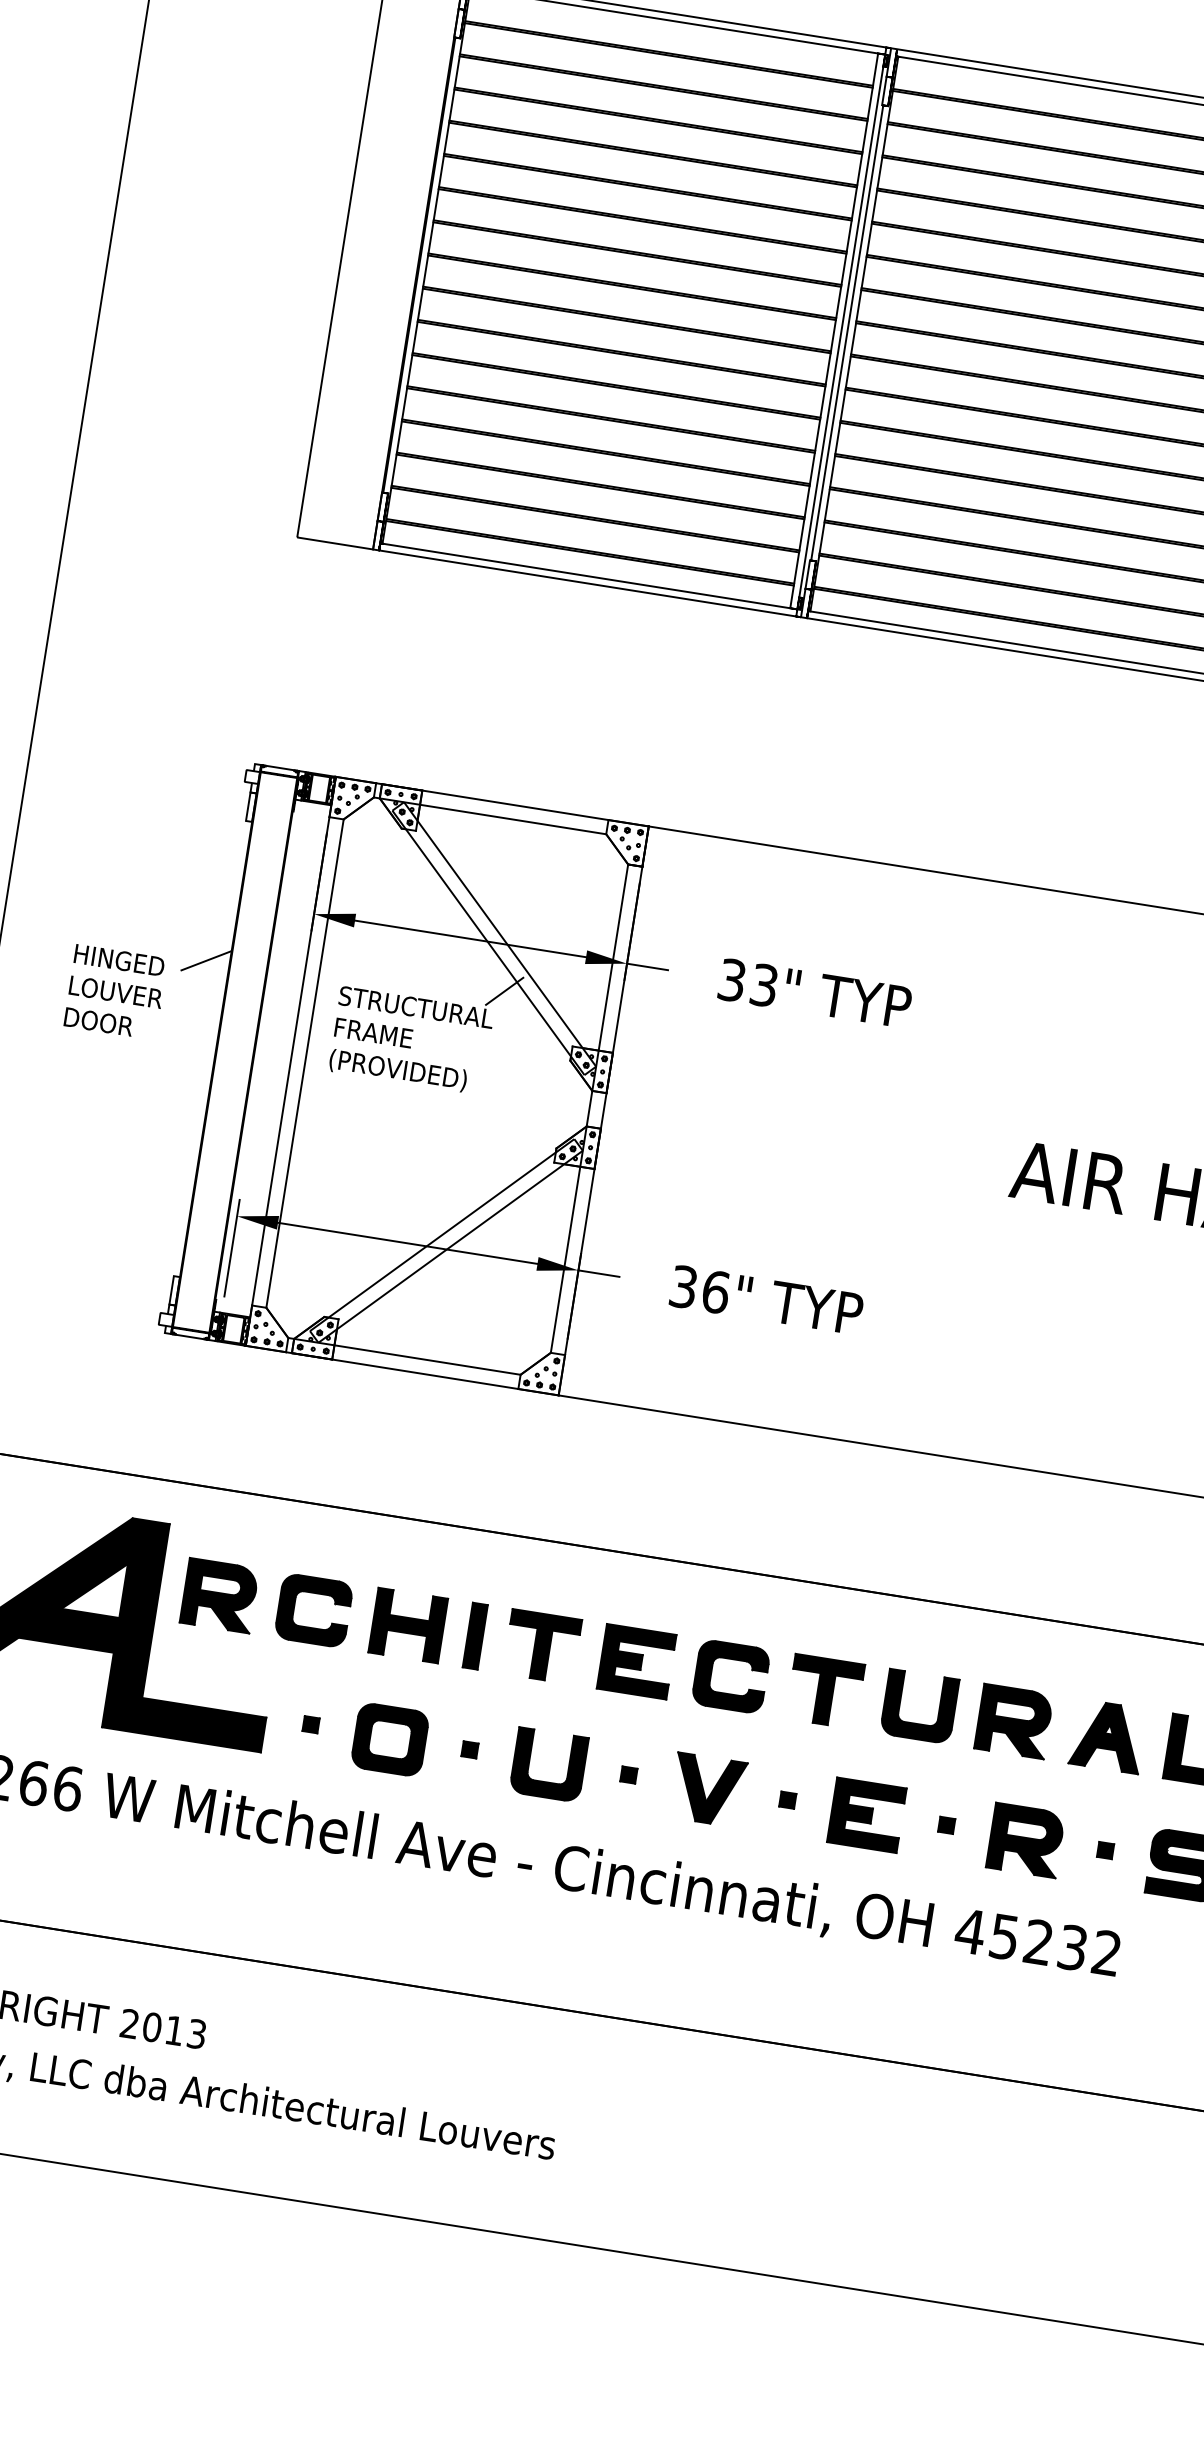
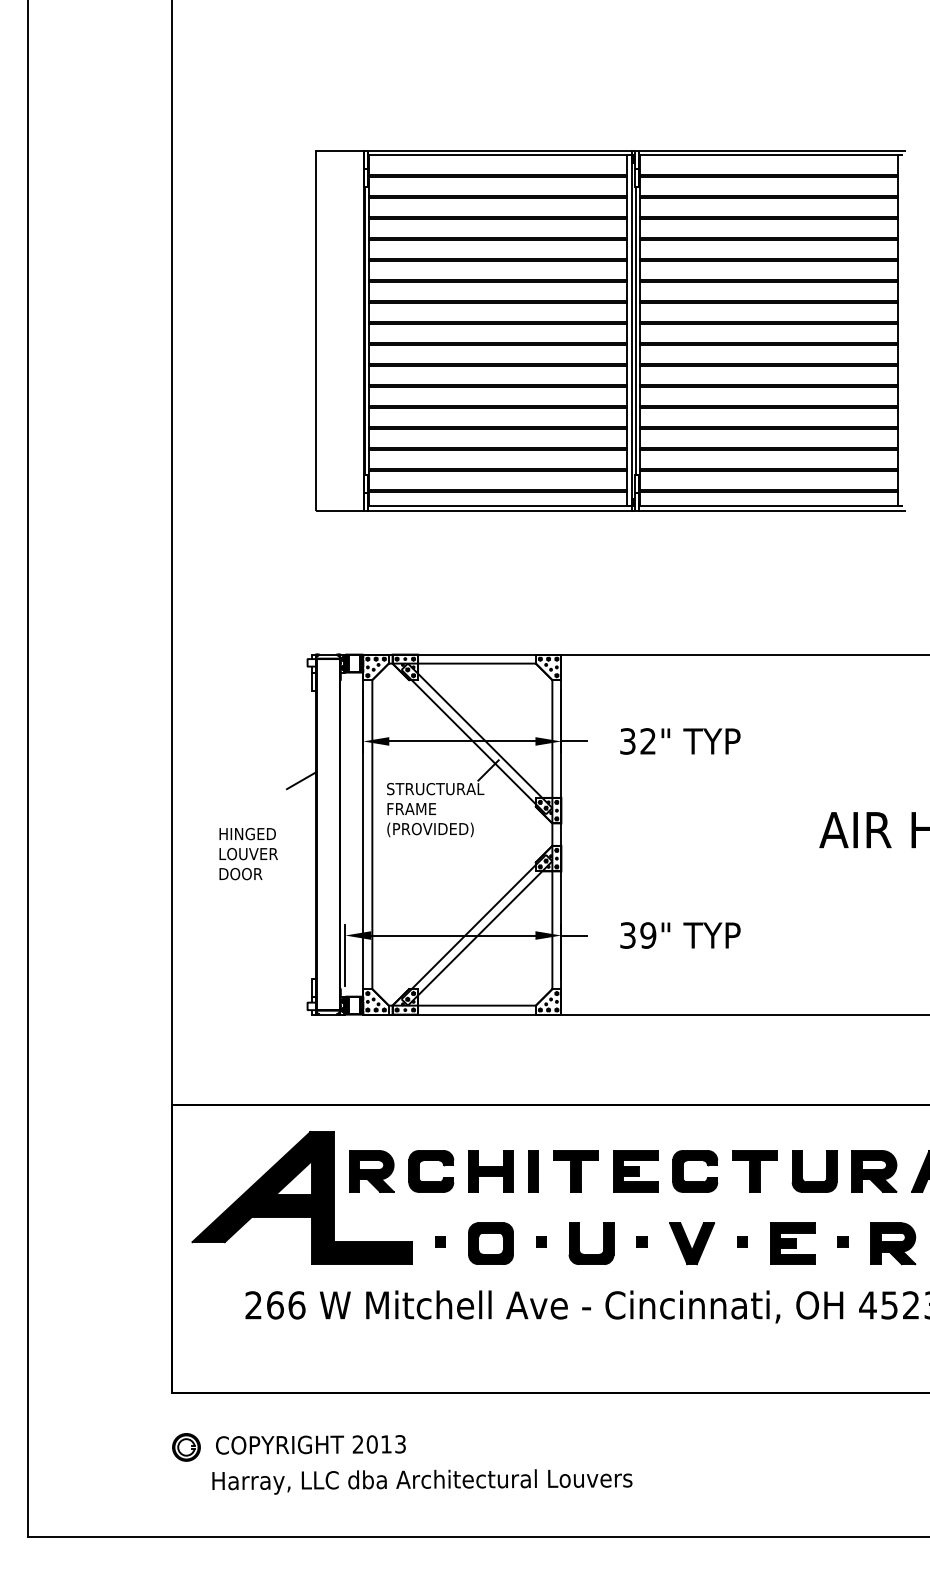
text: (763, 985) -> (647, 741), 33" -> 32"
text: (115, 992) -> (248, 854), moved
text: (716, 1292) -> (648, 935), 36" -> 39"

